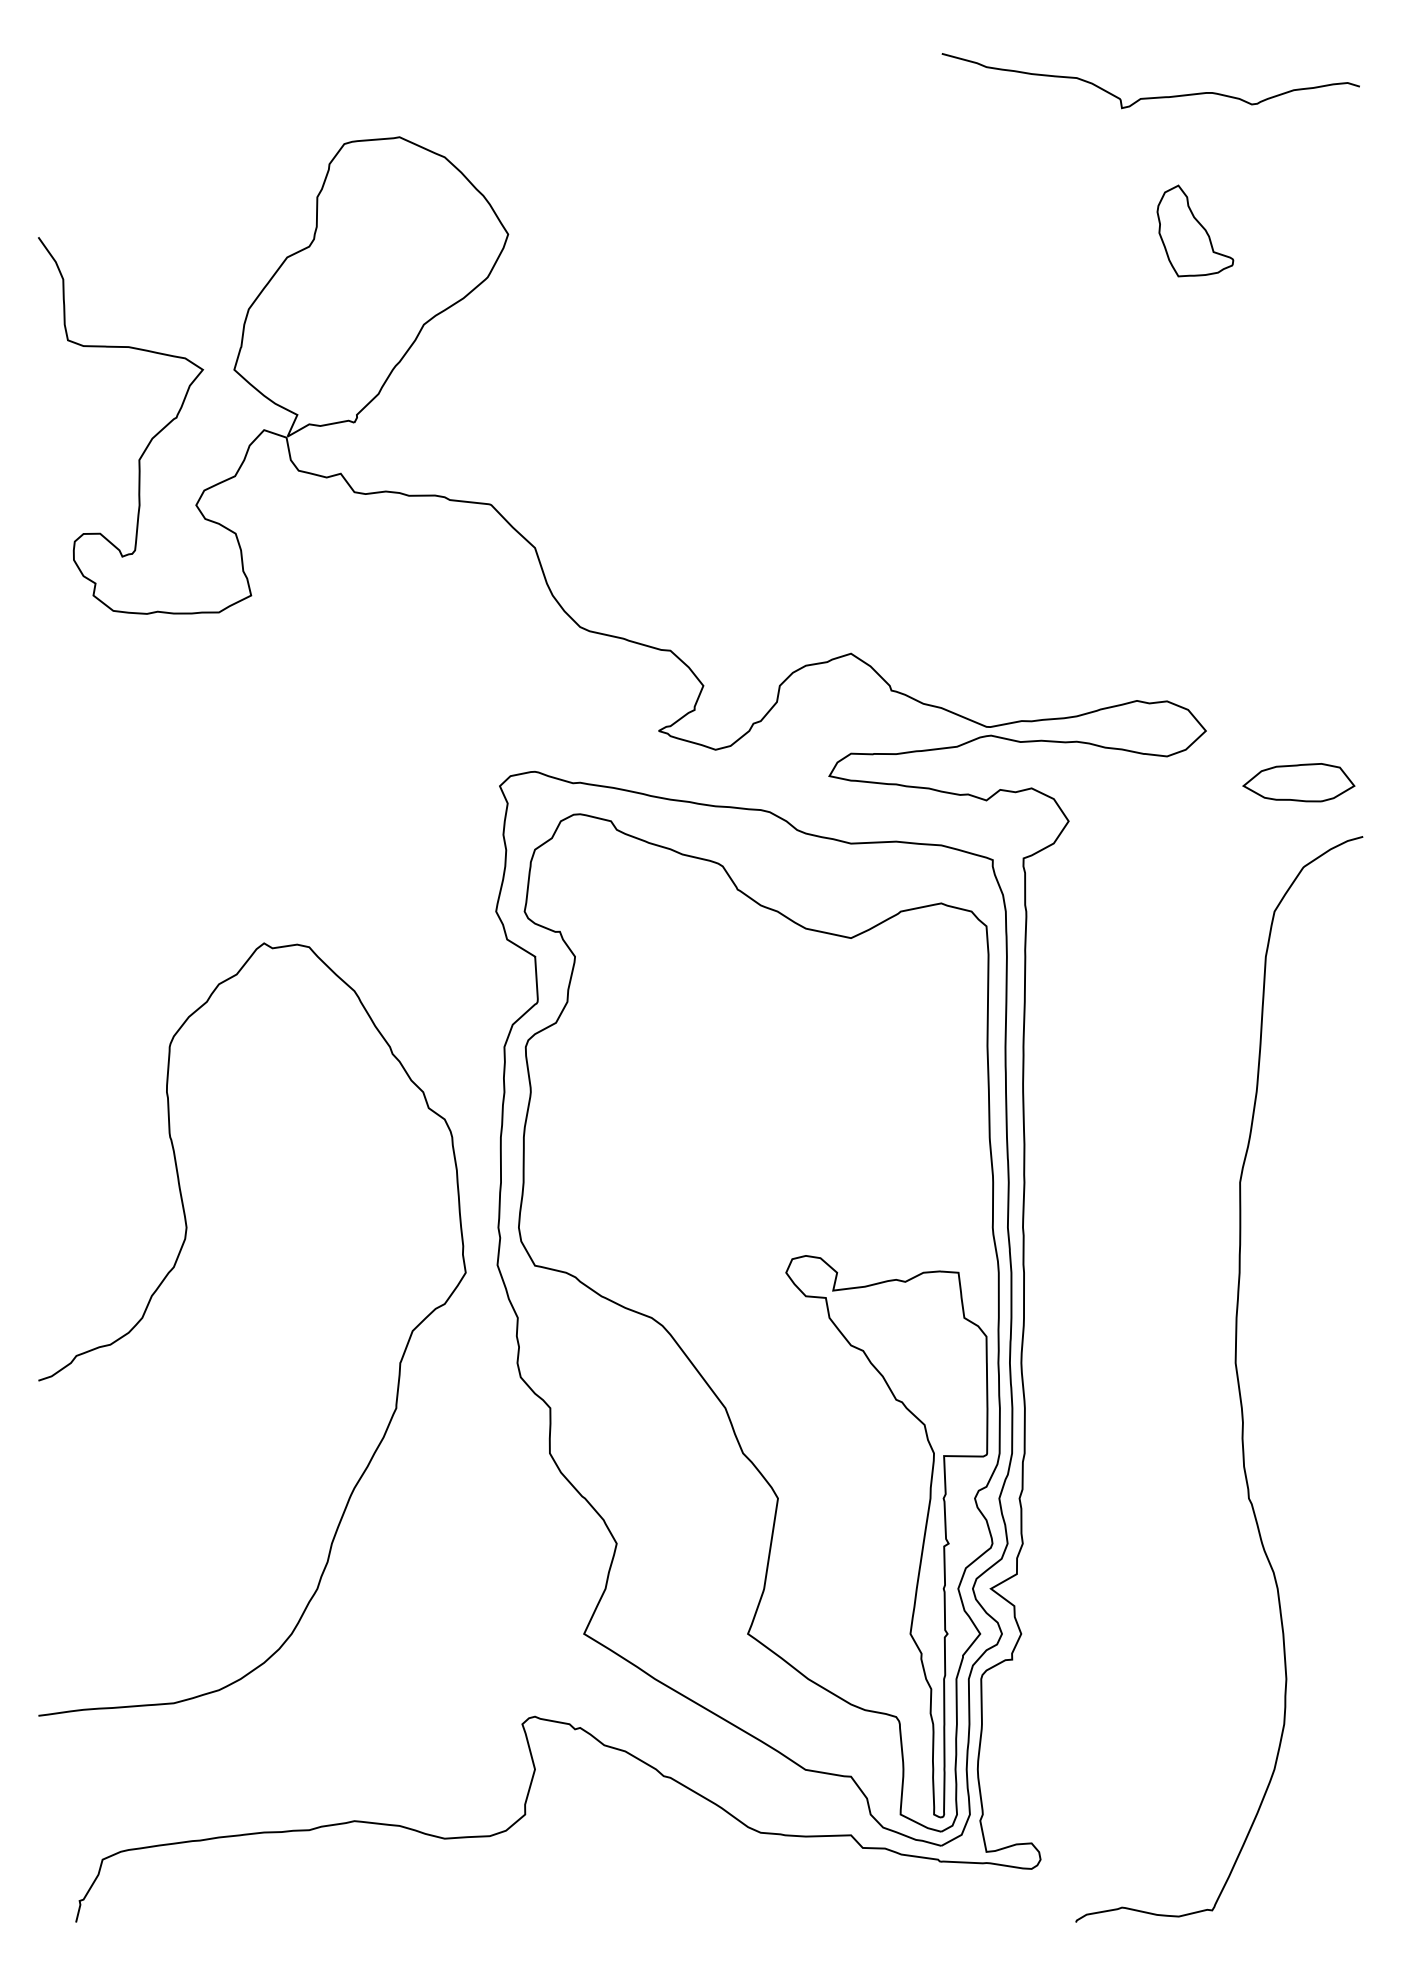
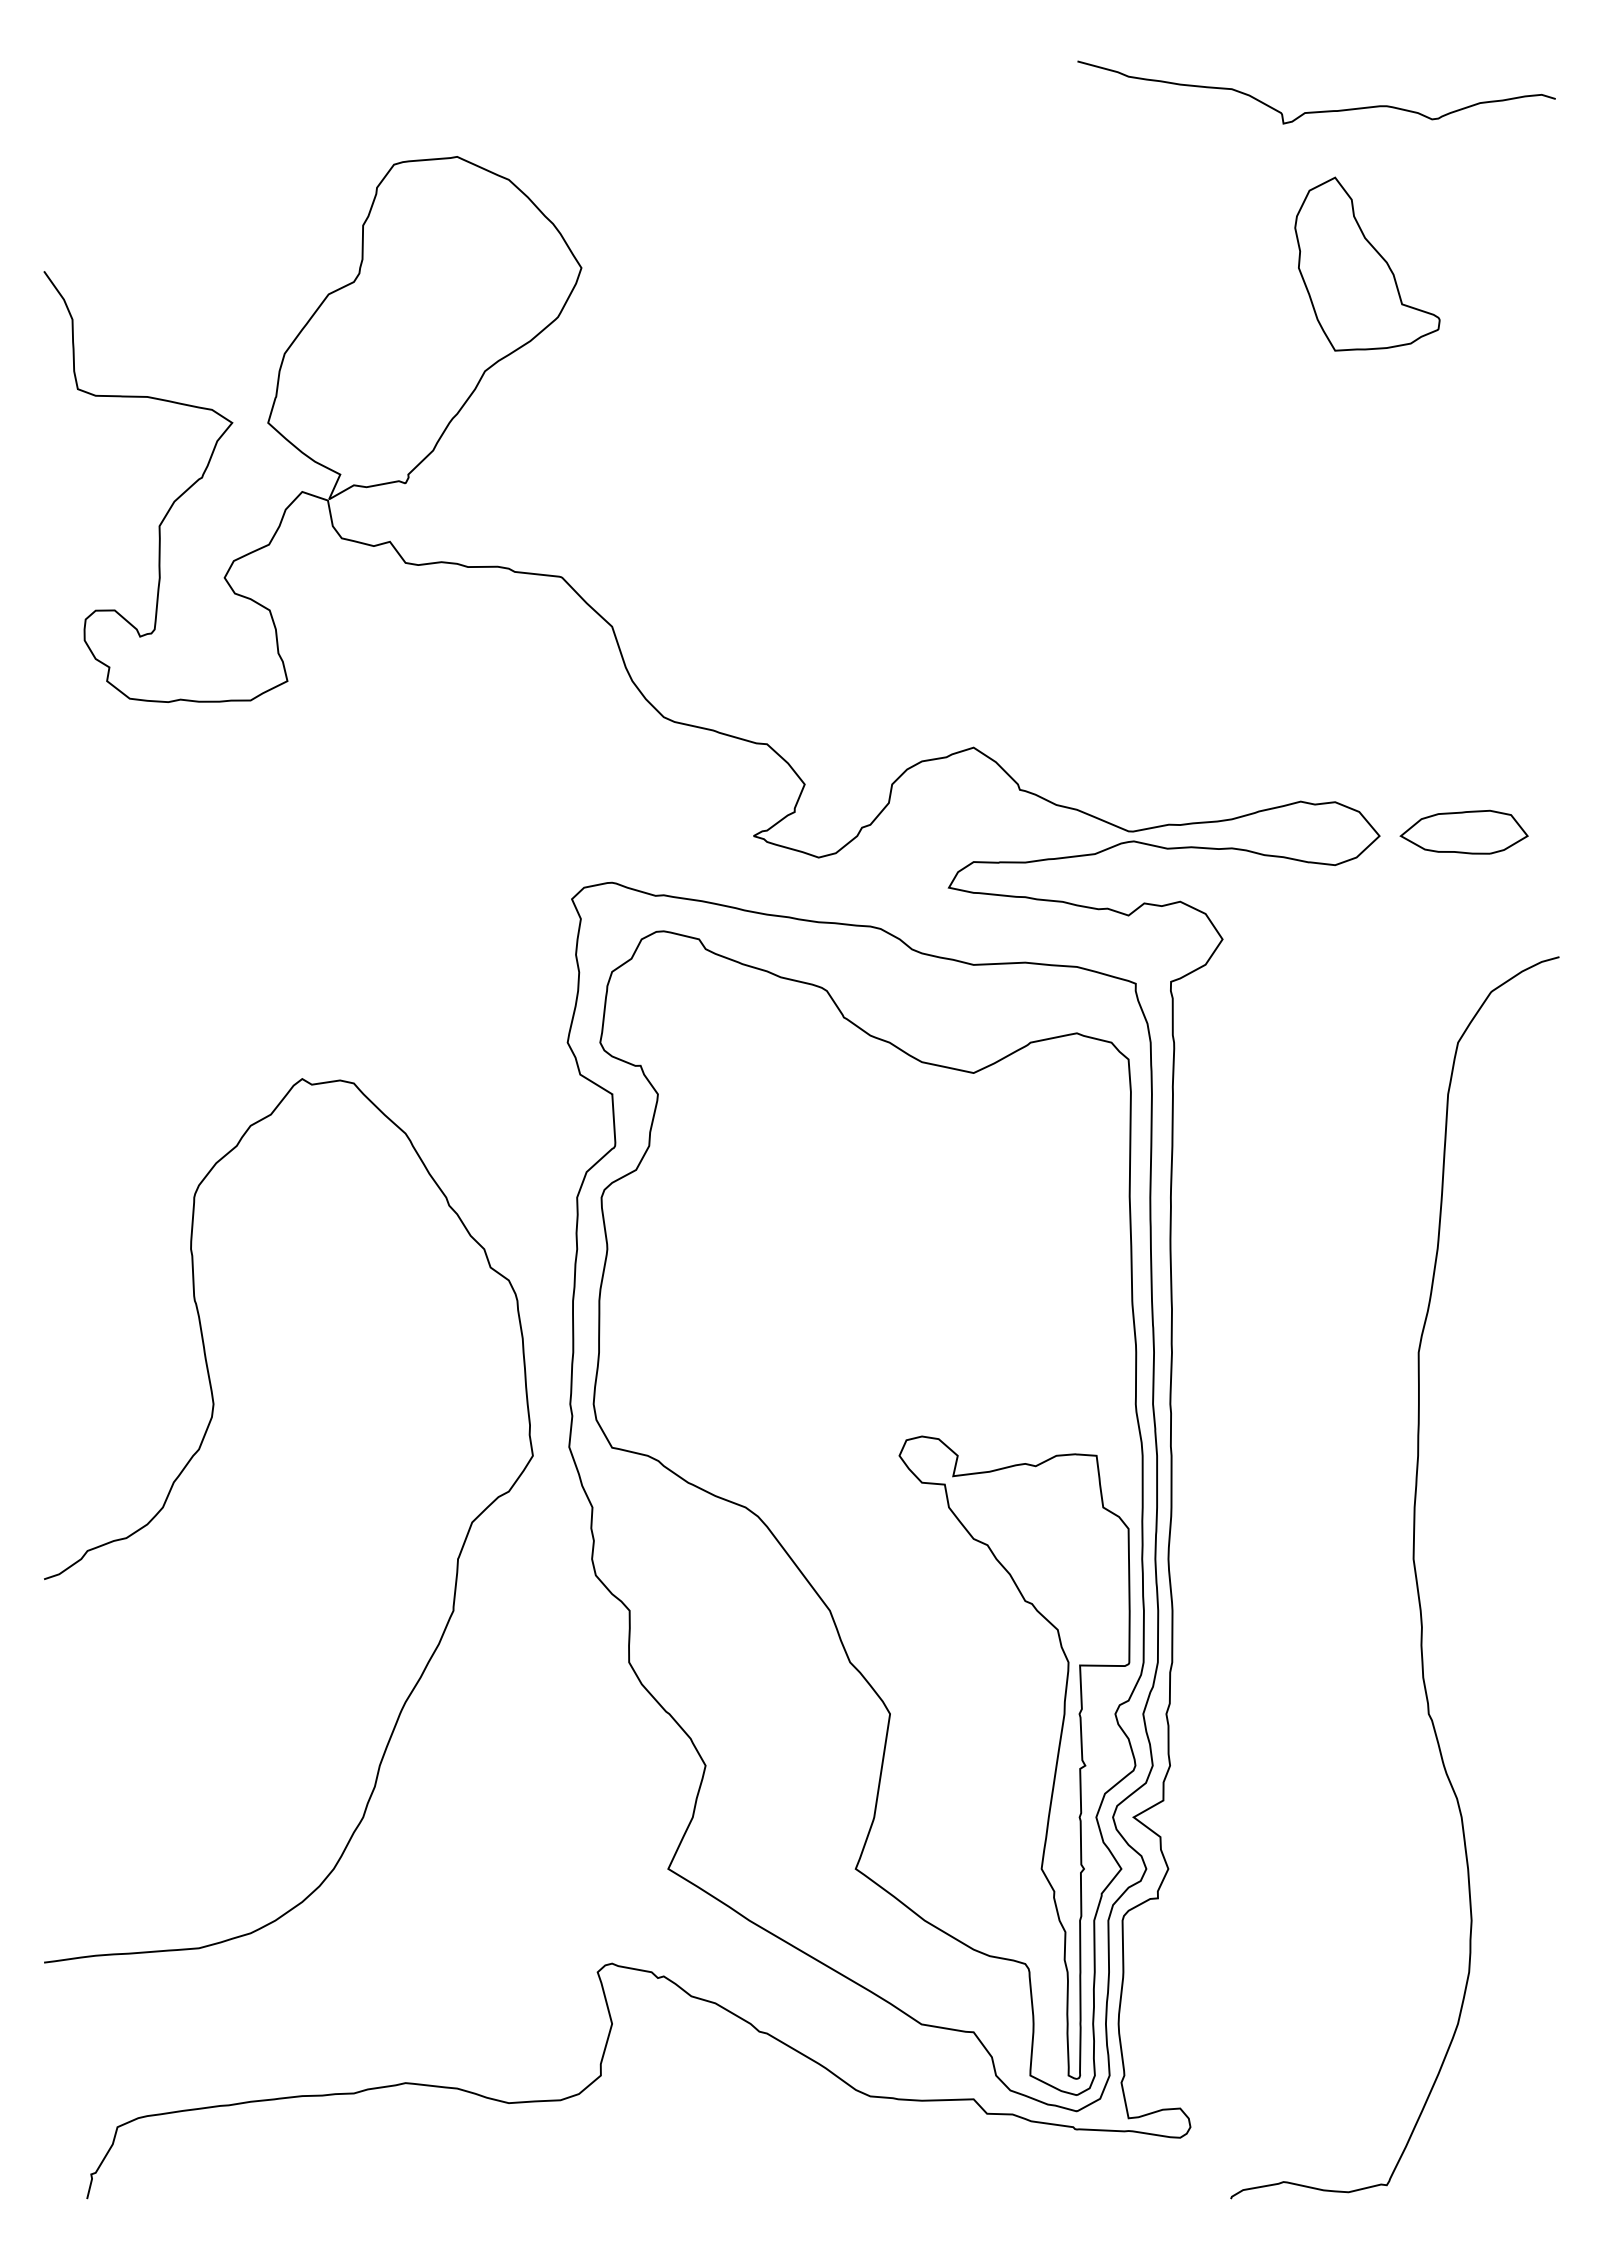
part: (1195, 230) -> (1367, 263), size x1.67
part: (1298, 782) -> (1463, 832), moved

